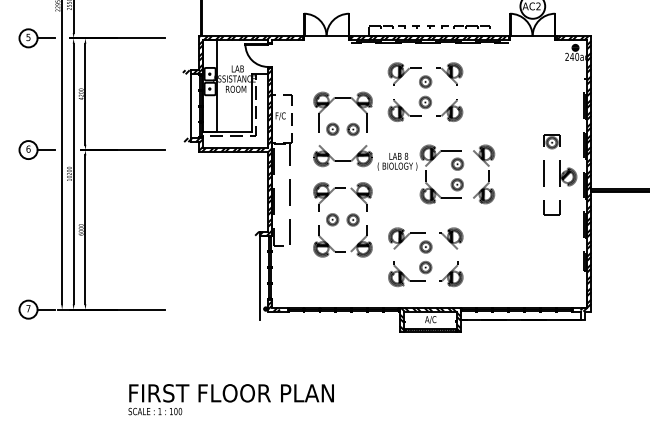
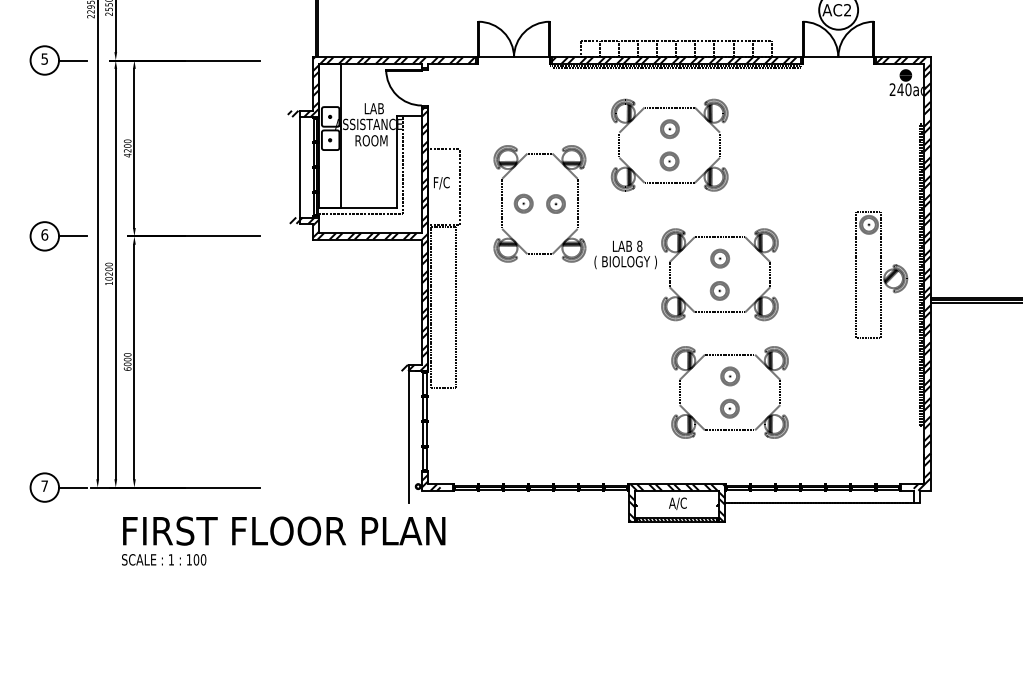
part: (342, 219) -> (539, 345), removed
part: (425, 257) -> (729, 392), moved
text: (230, 399) -> (282, 540), moved

